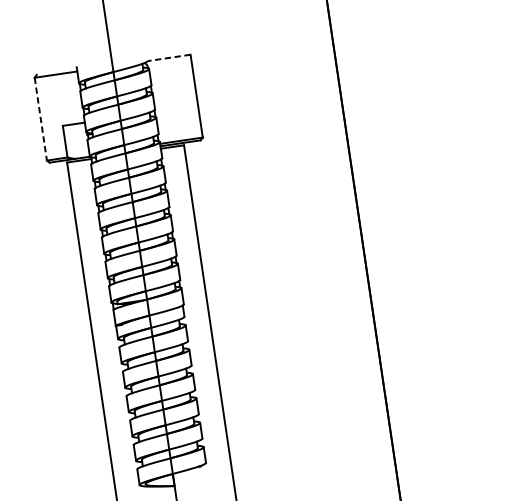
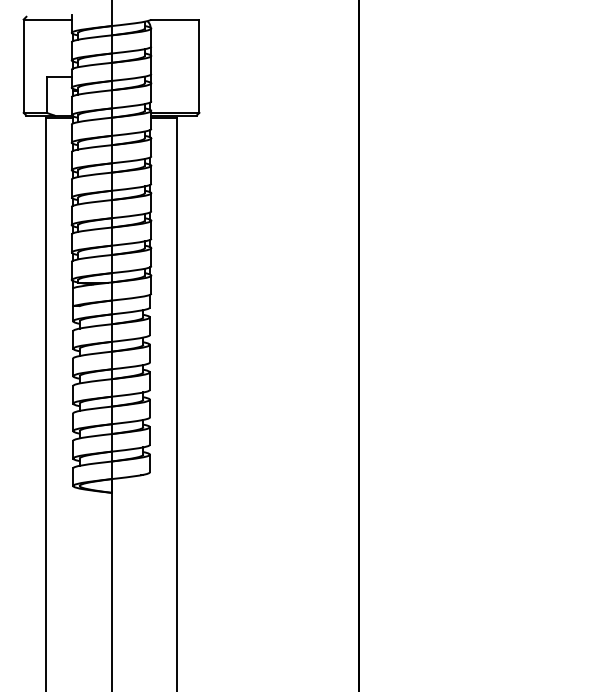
line: (168, 57) -> (174, 19), dashed -> solid
line: (40, 119) -> (23, 66), dashed -> solid

